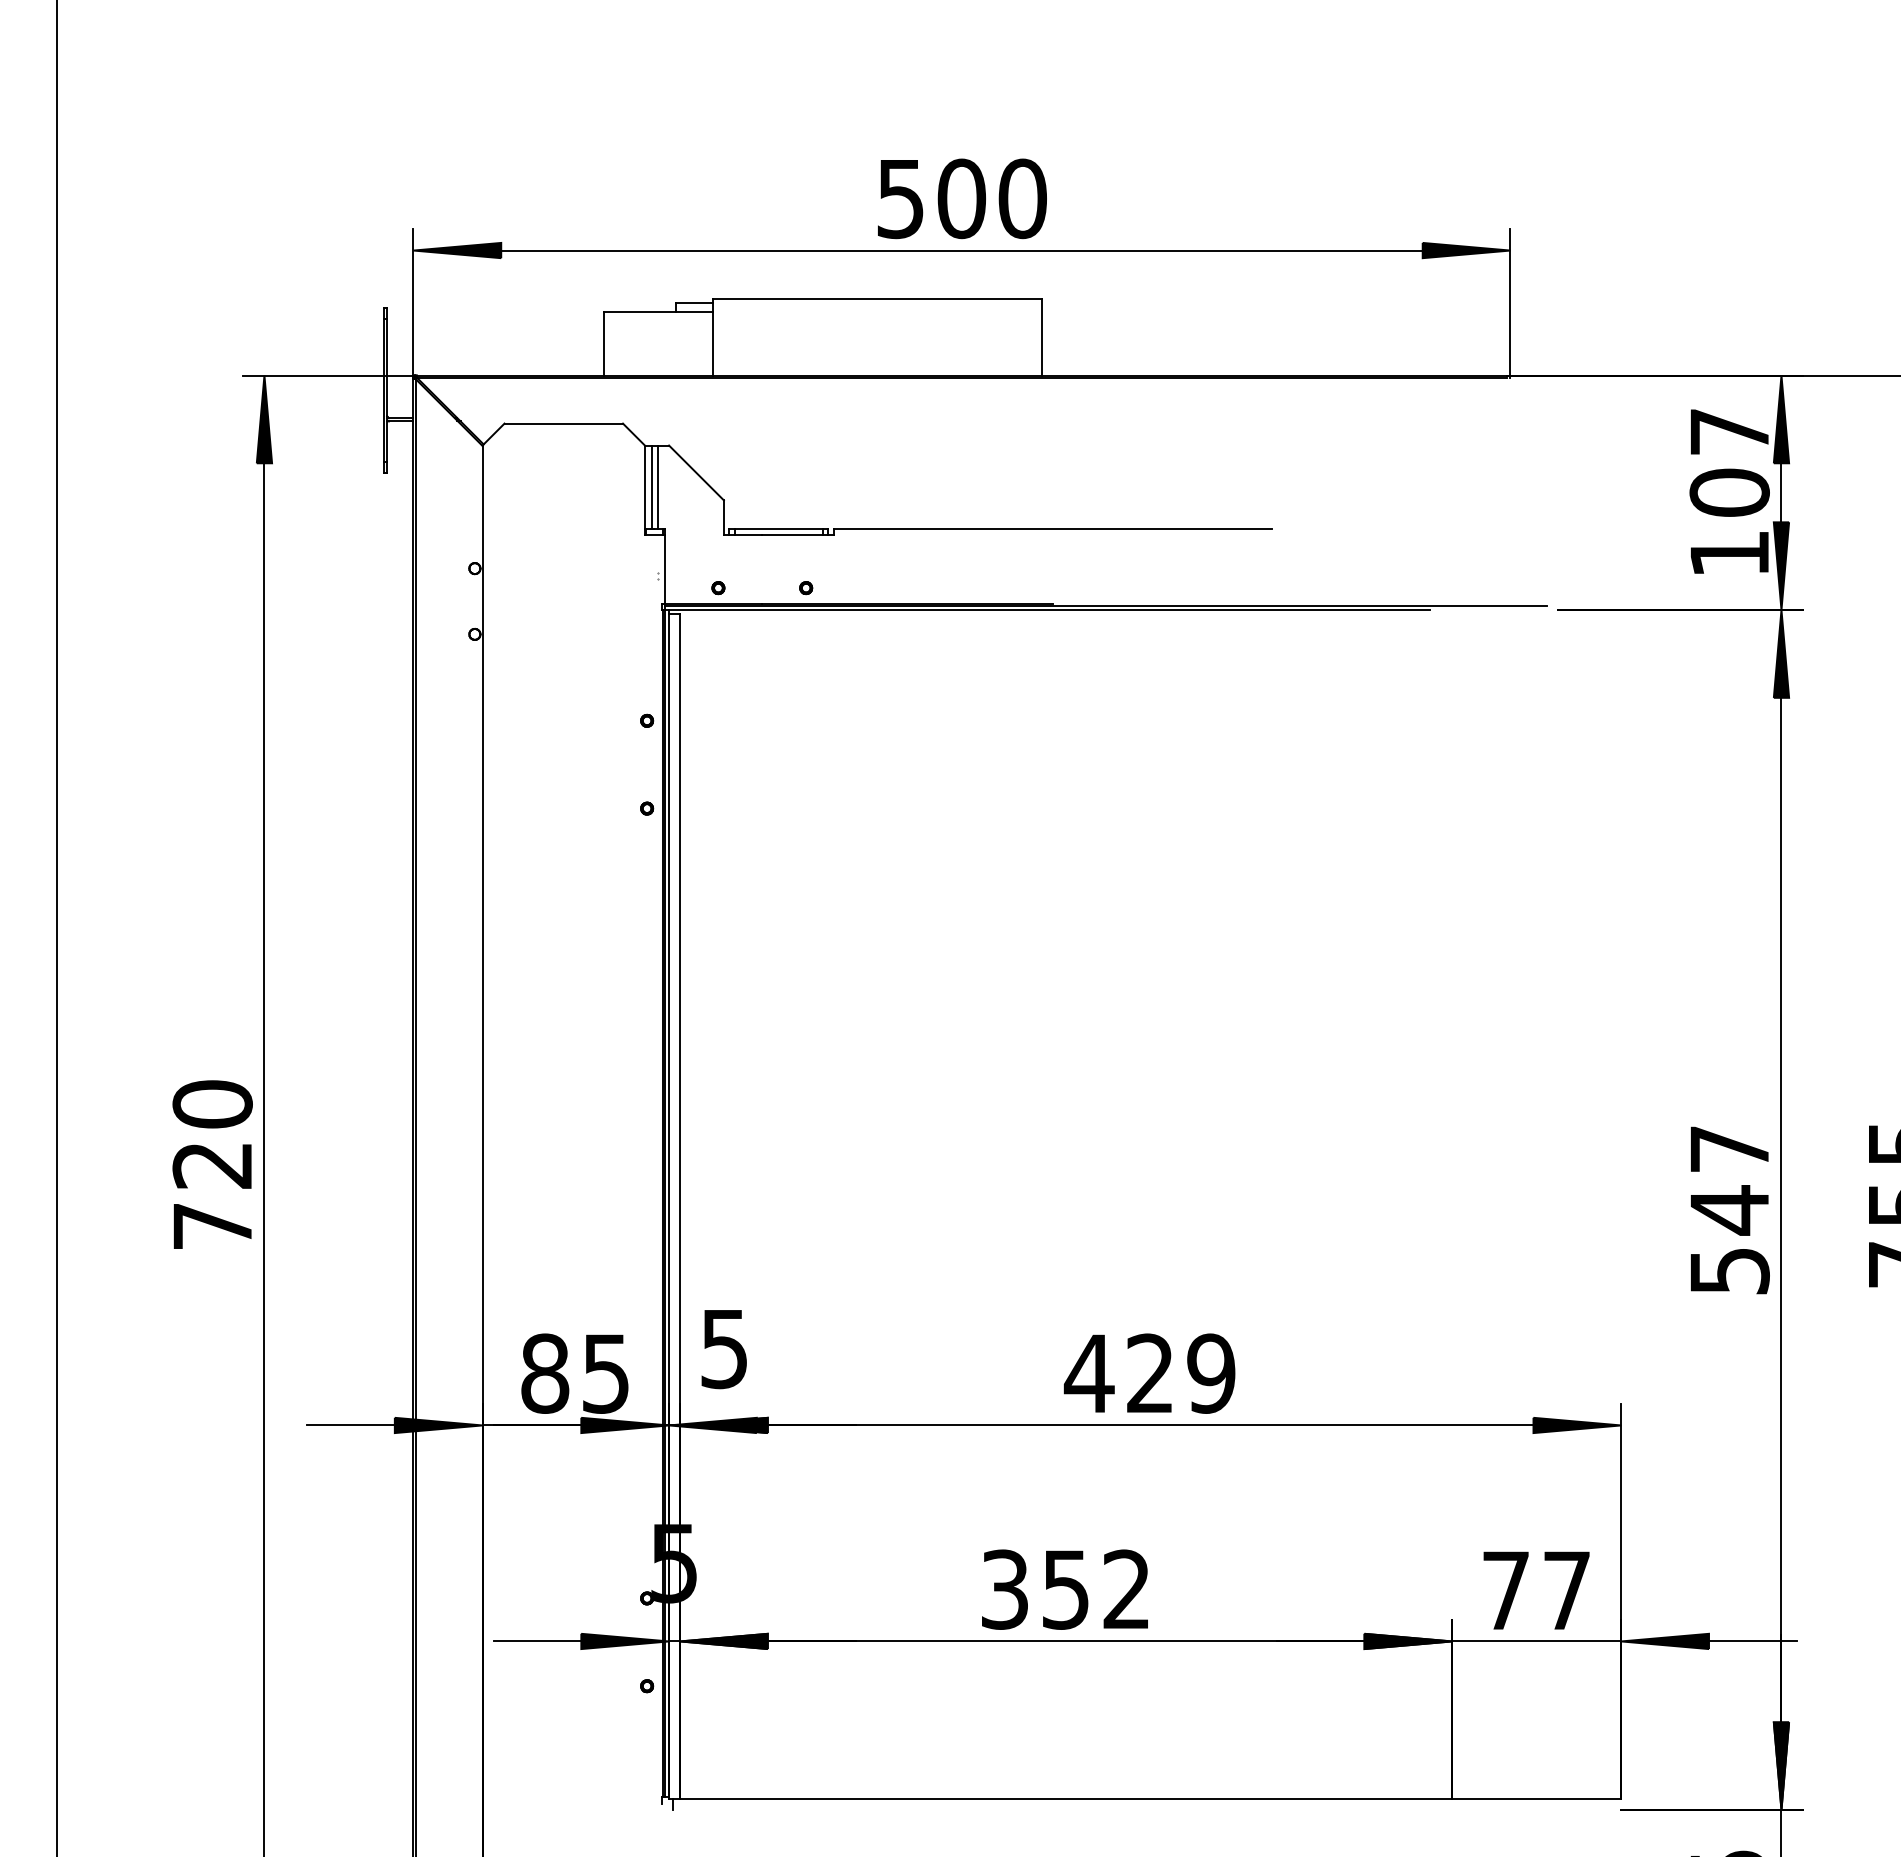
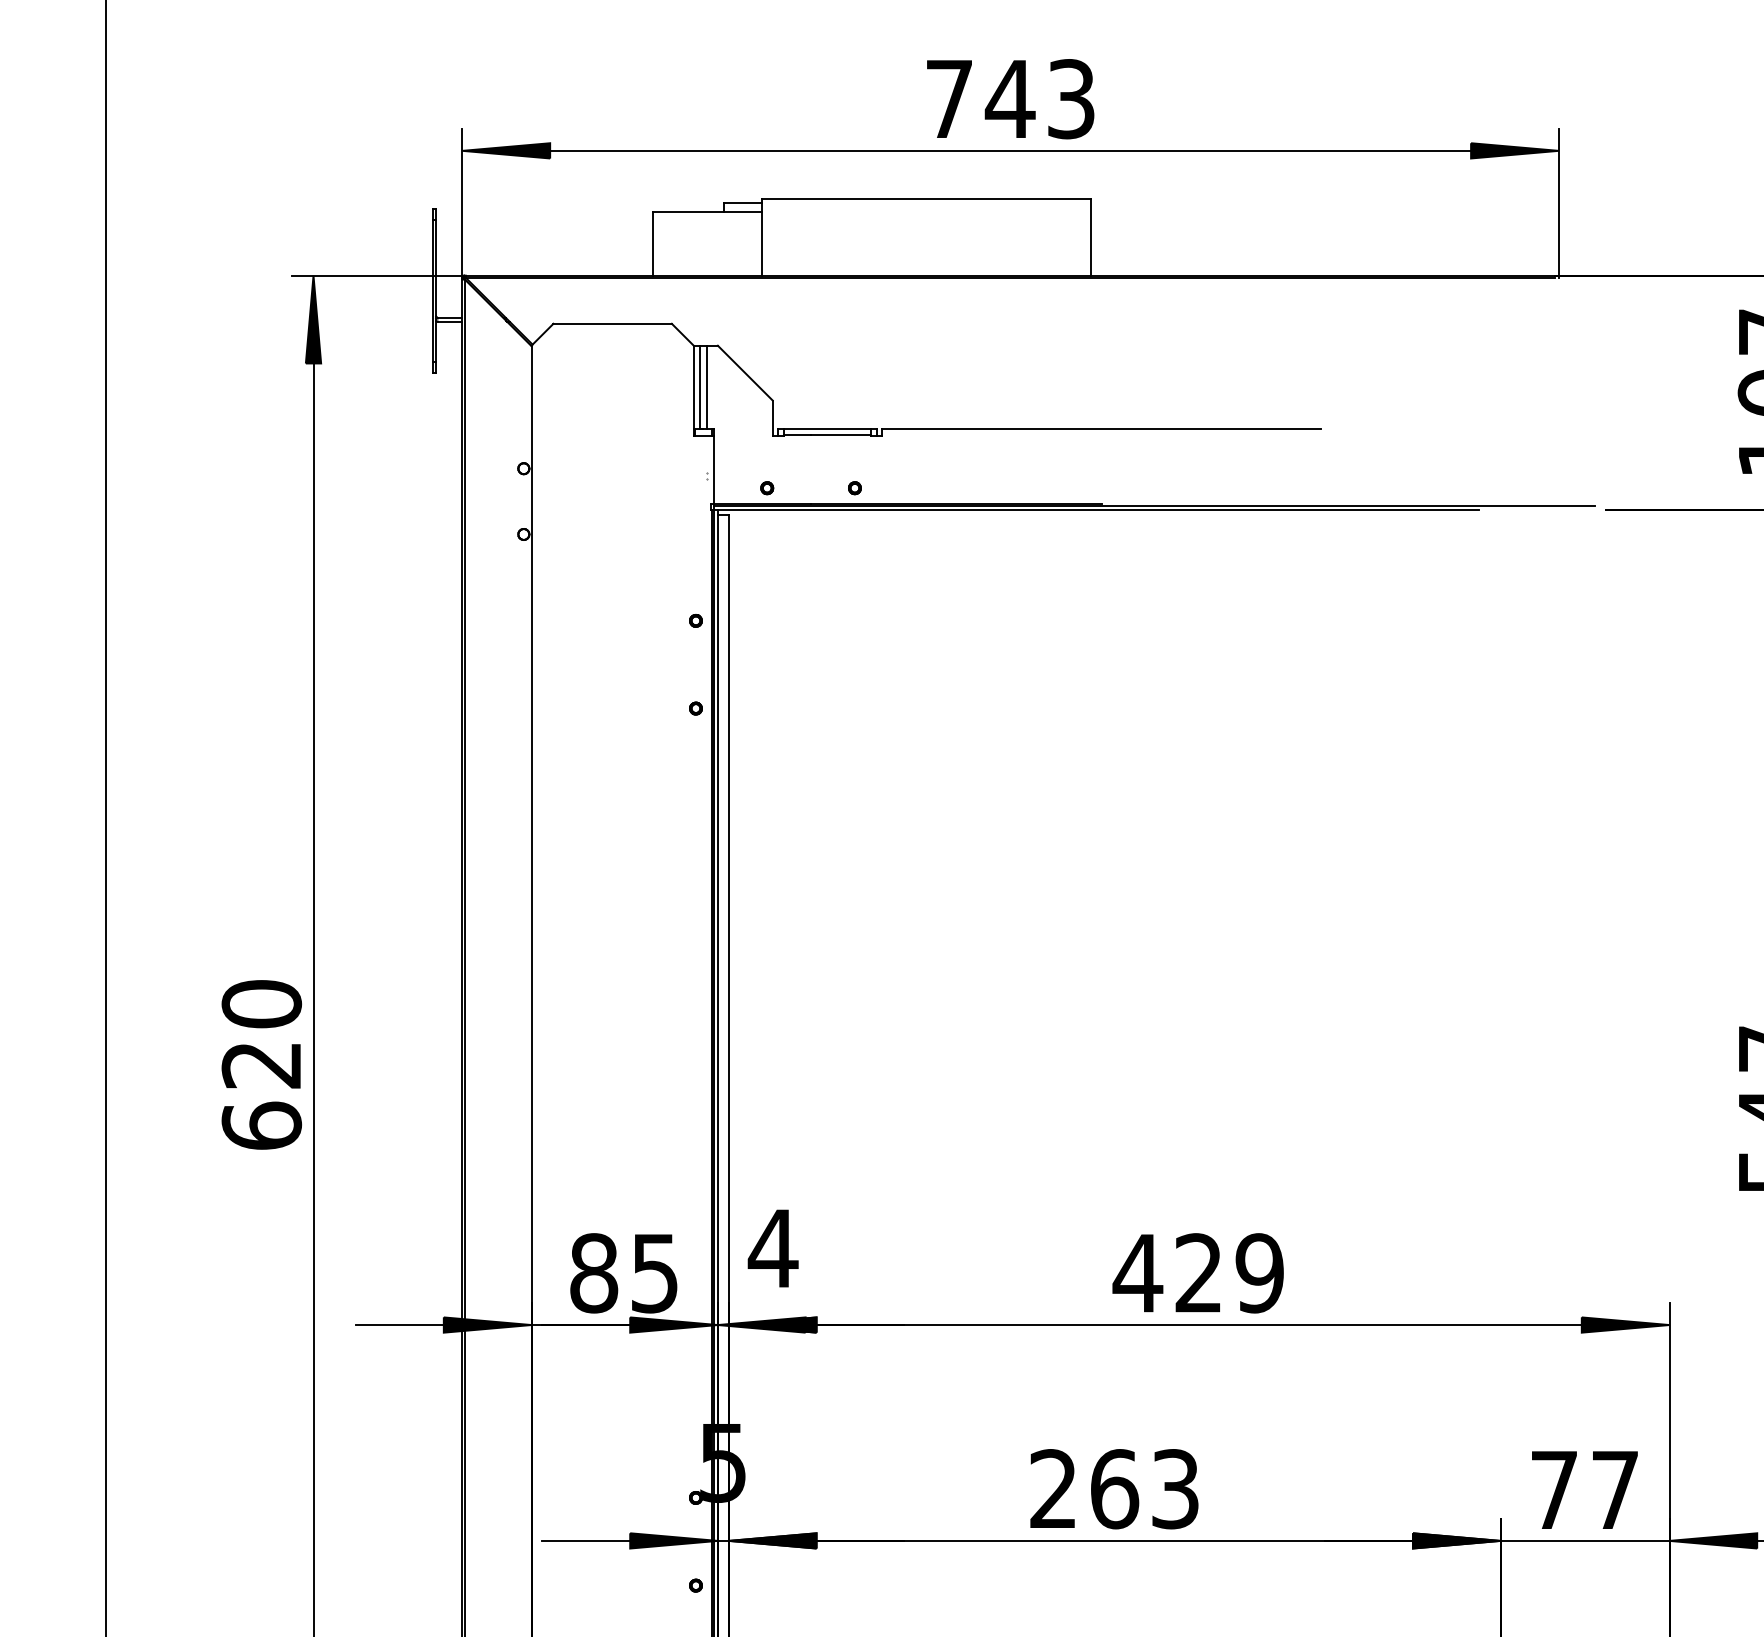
text: (961, 198) -> (1010, 98), 500 -> 743
text: (212, 1225) -> (261, 1125), 720 -> 620
text: (724, 1349) -> (773, 1249), 5 -> 4
text: (1065, 1589) -> (1114, 1488), 352 -> 263

